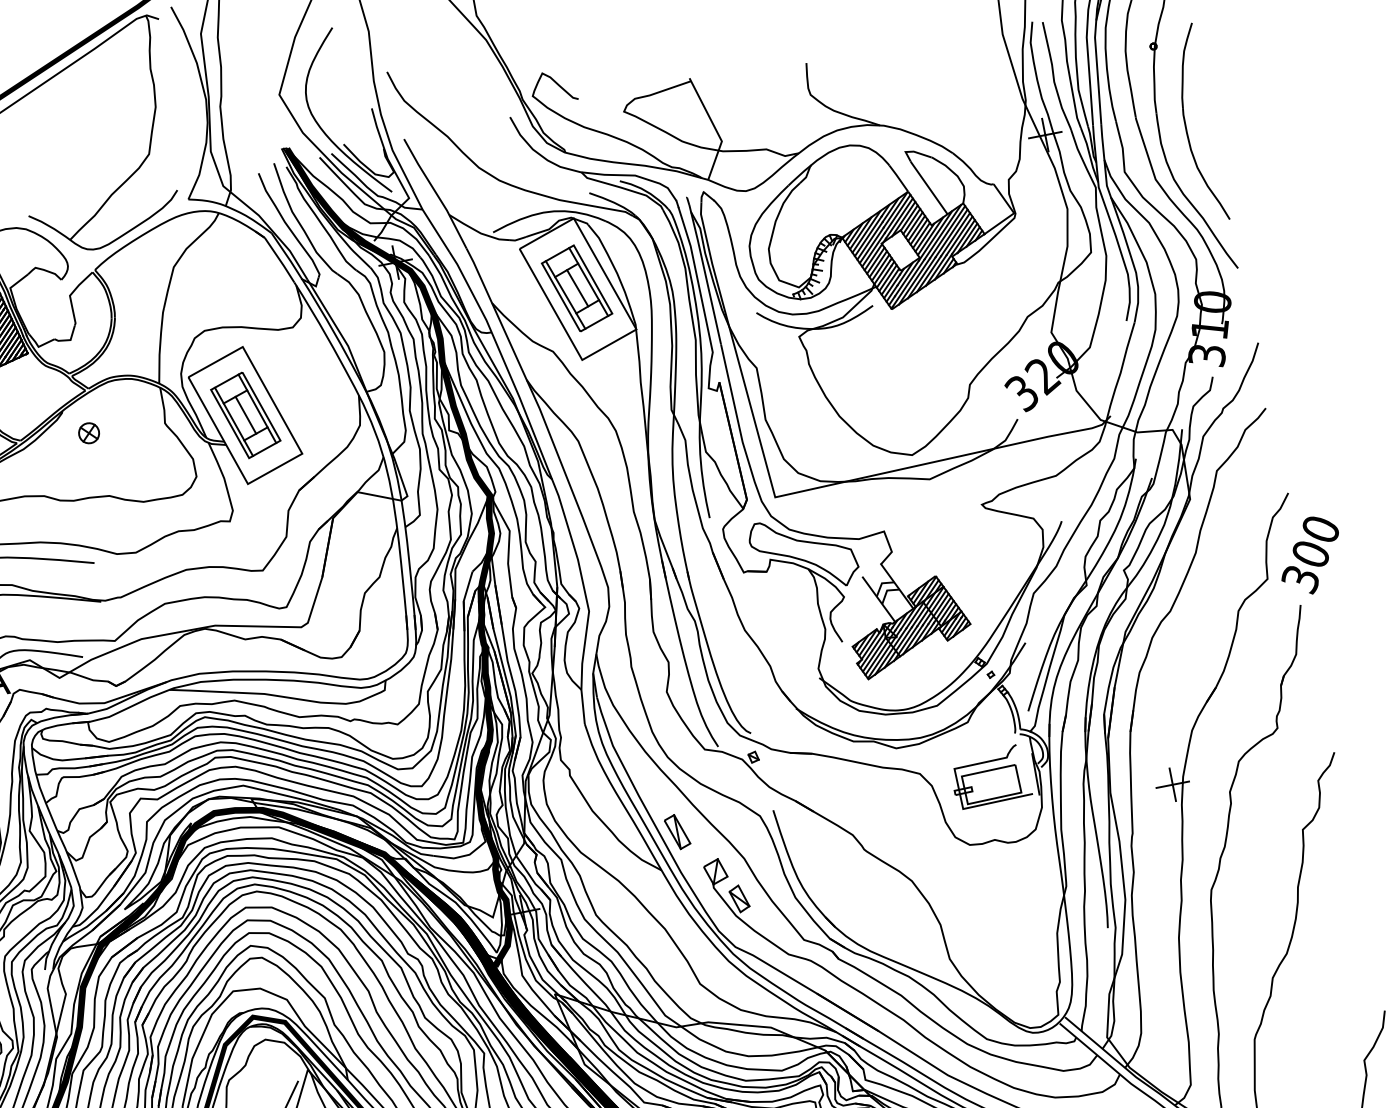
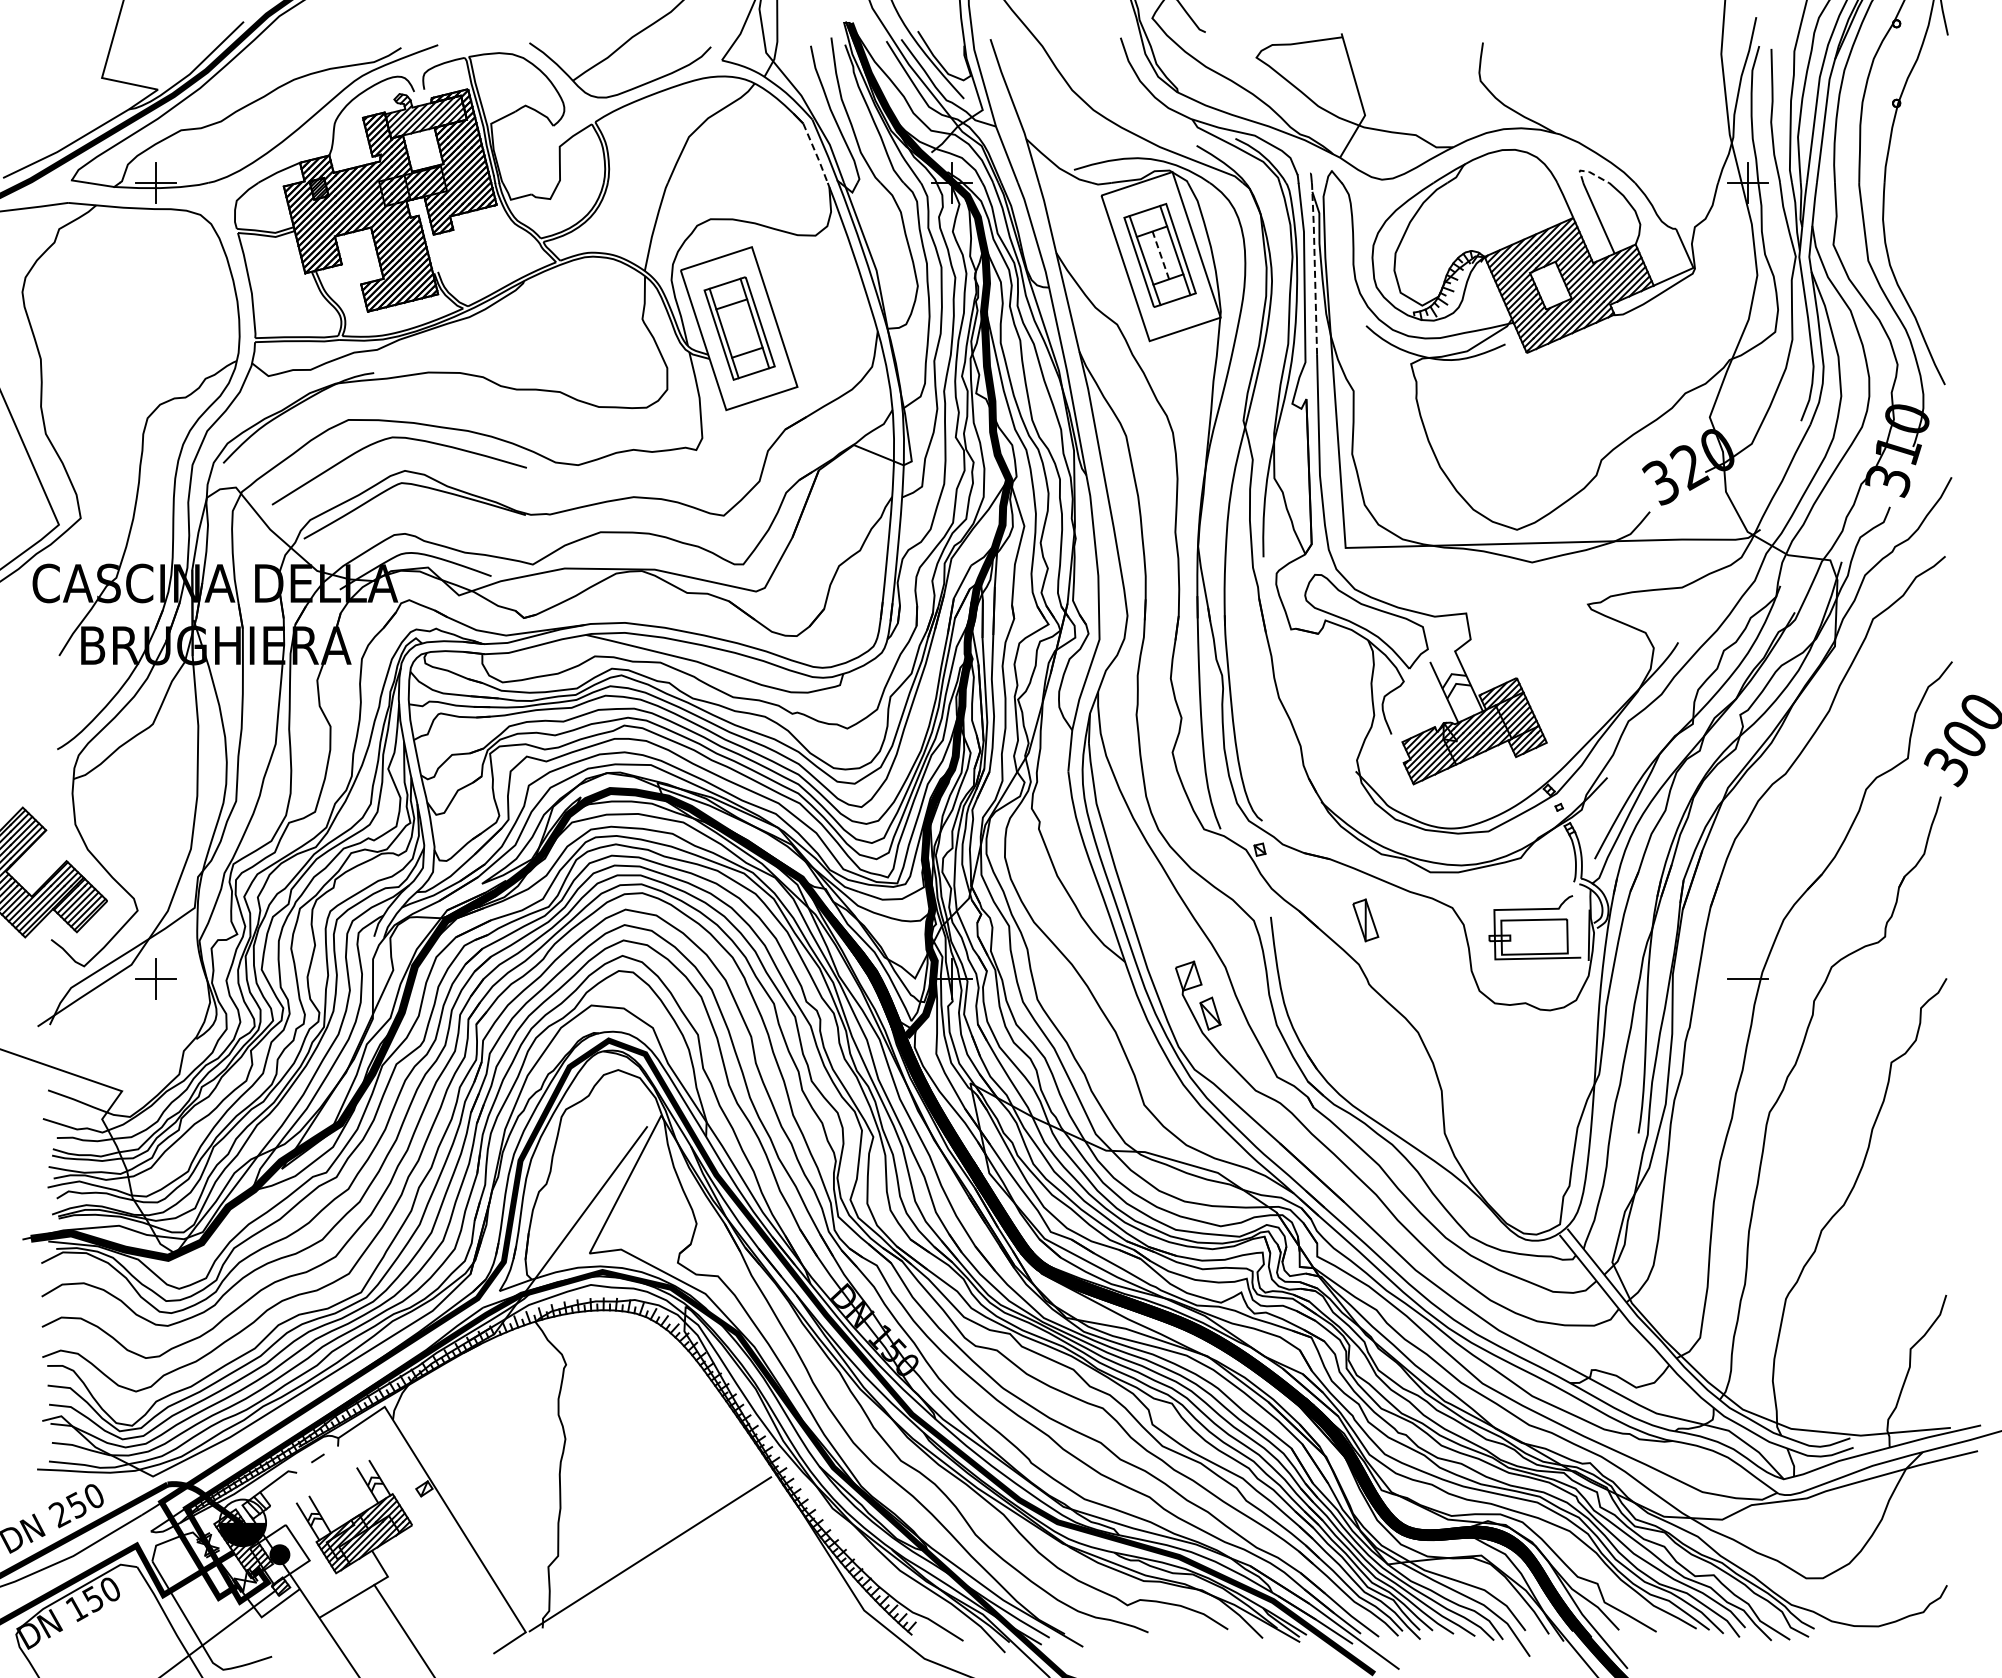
part: (1185, 125) -> (1916, 204), removed
line: (913, 151) -> (1589, 171), solid -> dashed
line: (280, 260) -> (816, 153), solid -> dashed
line: (704, 273) -> (1314, 267), solid -> dashed
line: (577, 287) -> (1160, 254), solid -> dashed
line: (245, 415) -> (739, 328), removed
part: (89, 433) -> (550, 313), removed
line: (1172, 784) -> (1748, 979), removed
part: (677, 832) -> (1365, 920), moved

